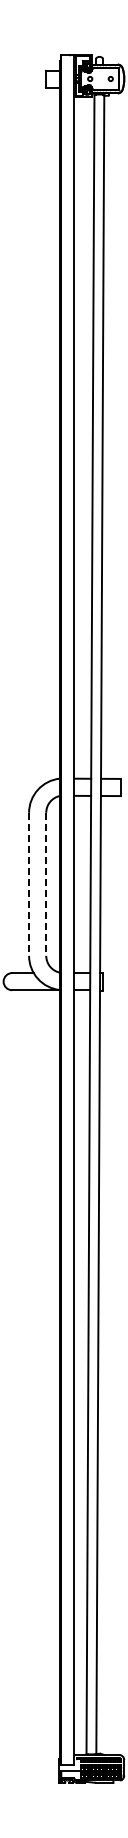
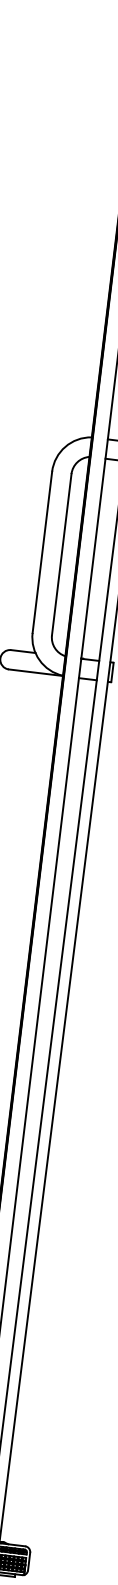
line: (29, 884) -> (42, 552), dashed -> solid
line: (46, 884) -> (62, 554), dashed -> solid

